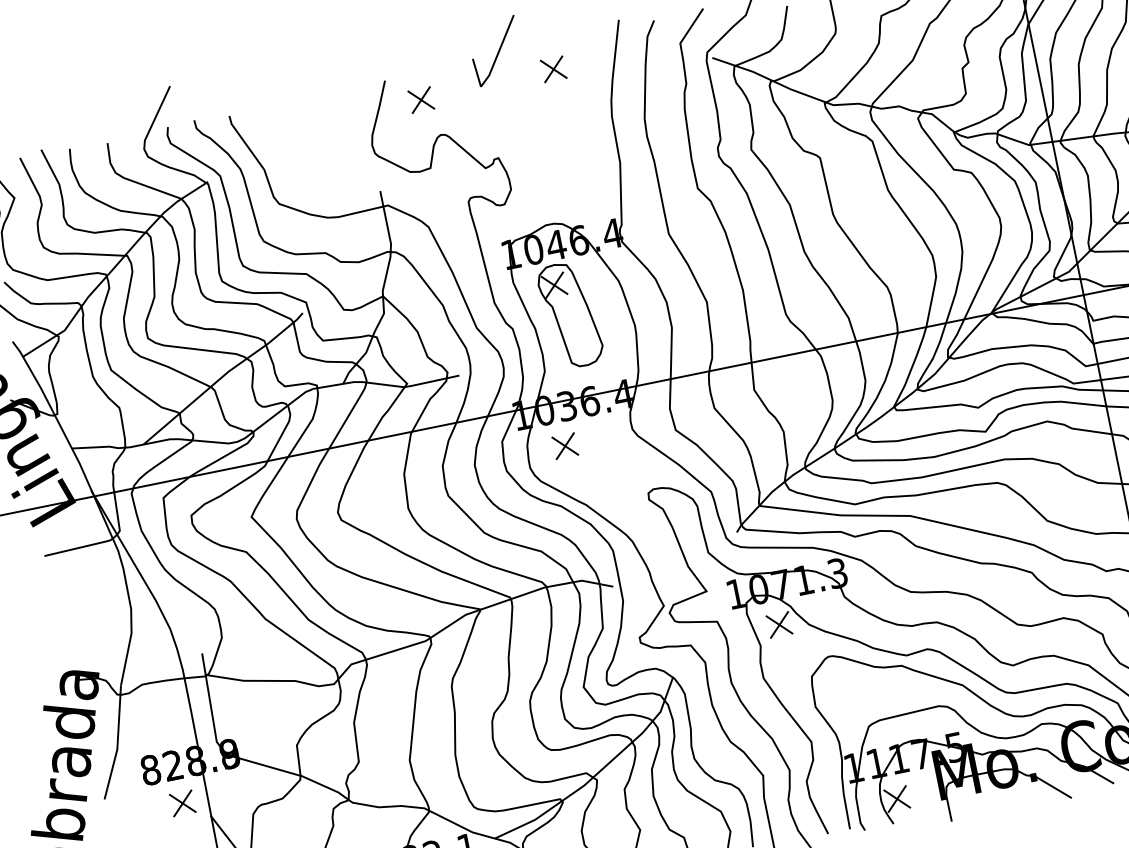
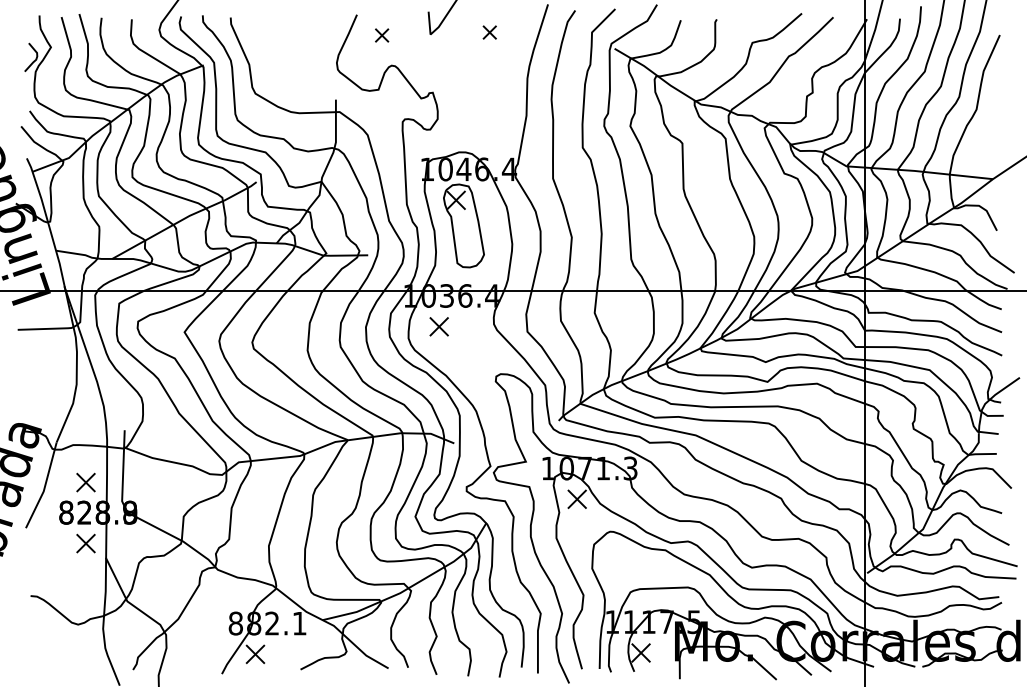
part: (553, 69) -> (489, 32), size x0.7
part: (420, 100) -> (381, 35), size x0.7
part: (166, 727) -> (85, 482), added

